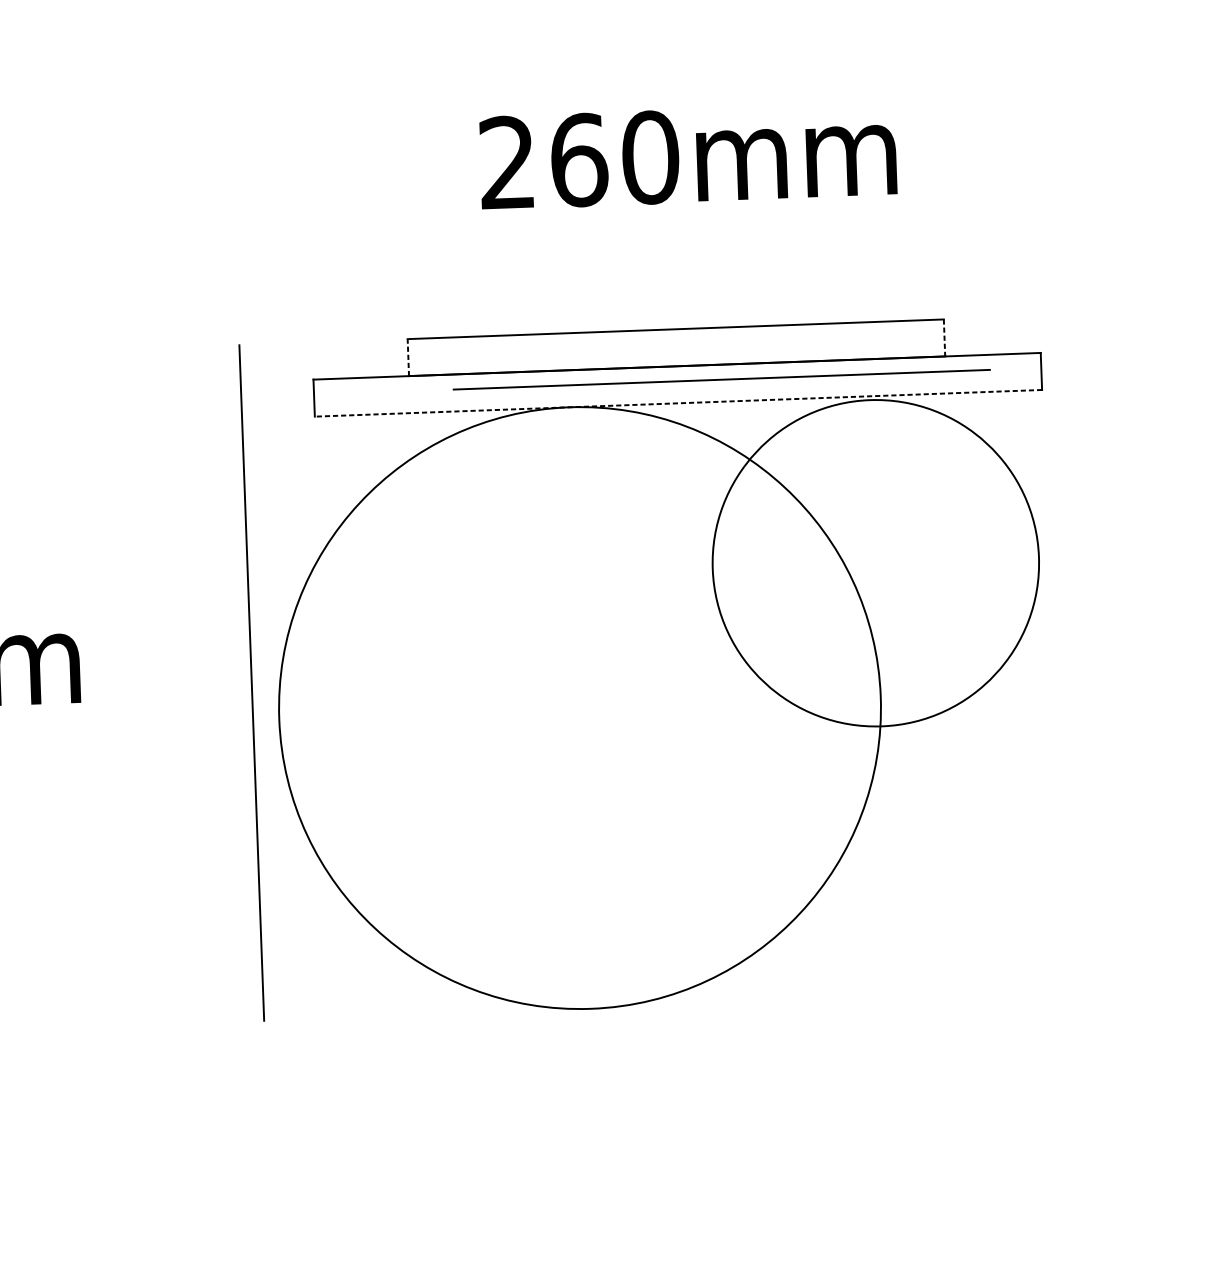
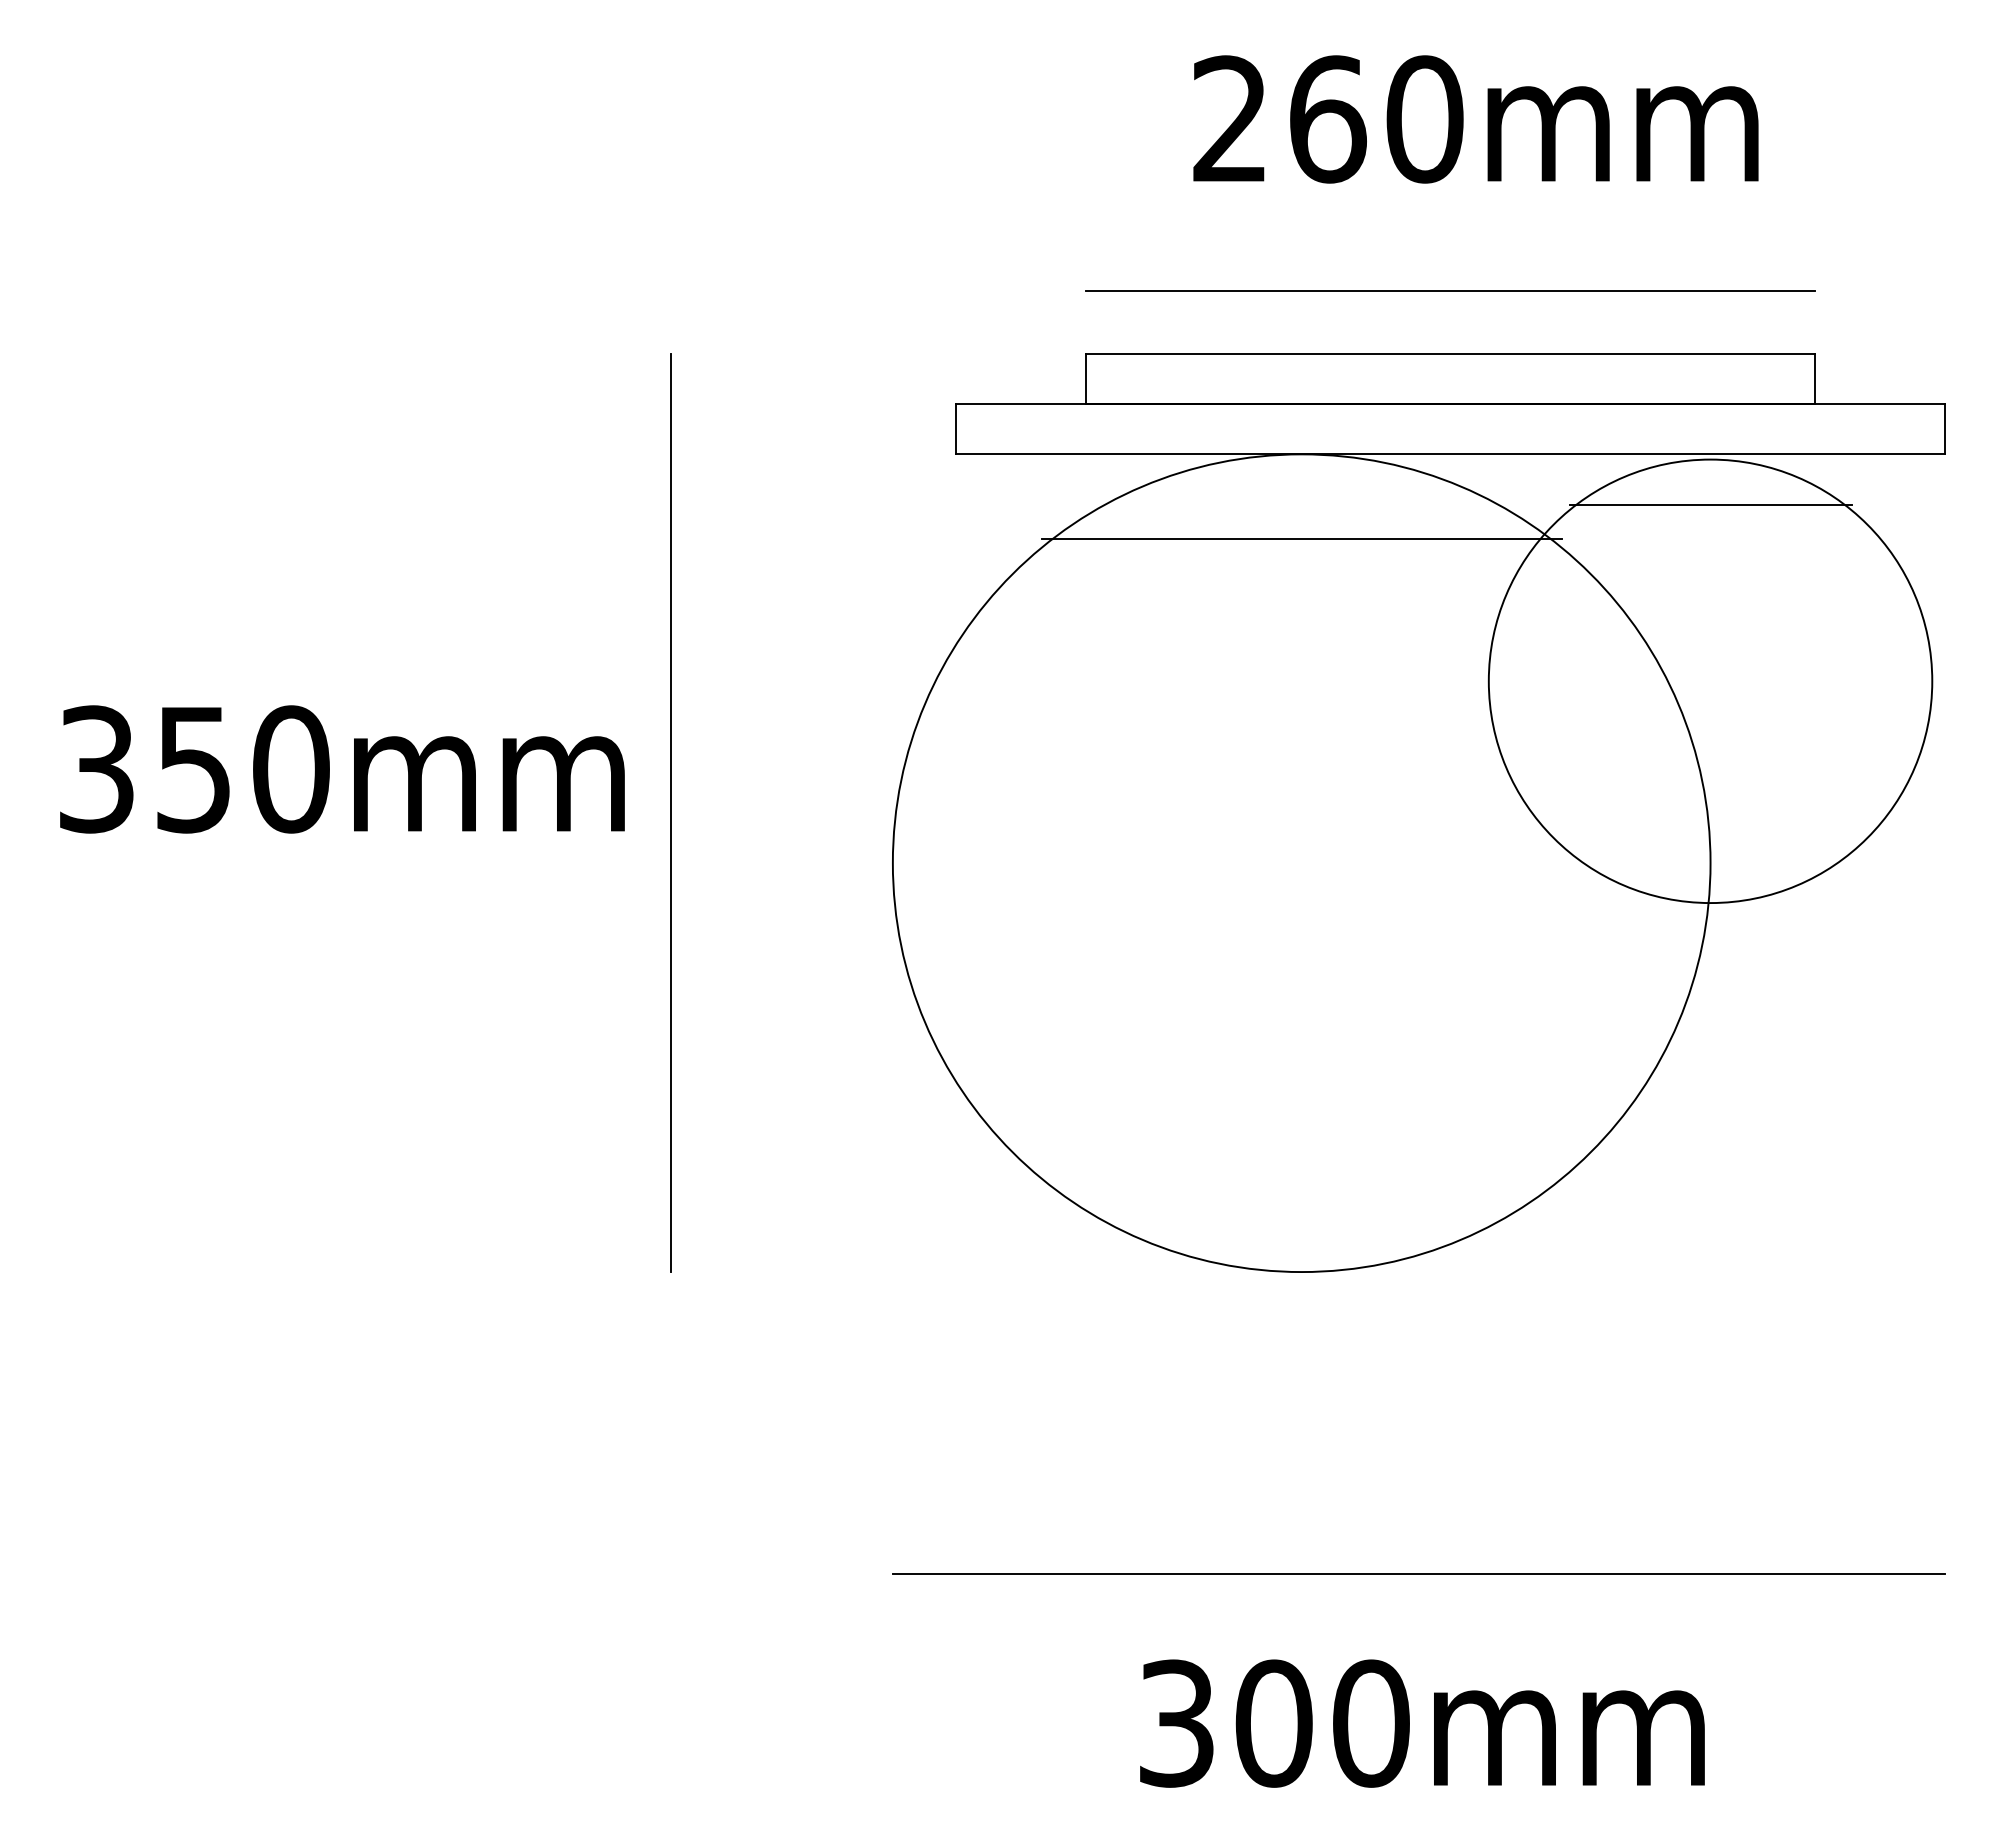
line: (944, 338) -> (1814, 379), dashed -> solid
line: (408, 357) -> (1086, 378), dashed -> solid
line: (721, 379) -> (1450, 290), moved
line: (678, 403) -> (1450, 454), dashed -> solid
line: (871, 433) -> (1710, 505), added
line: (571, 469) -> (1301, 538), added
line: (251, 682) -> (670, 812), moved
line: (685, 1228) -> (1418, 1574), added

